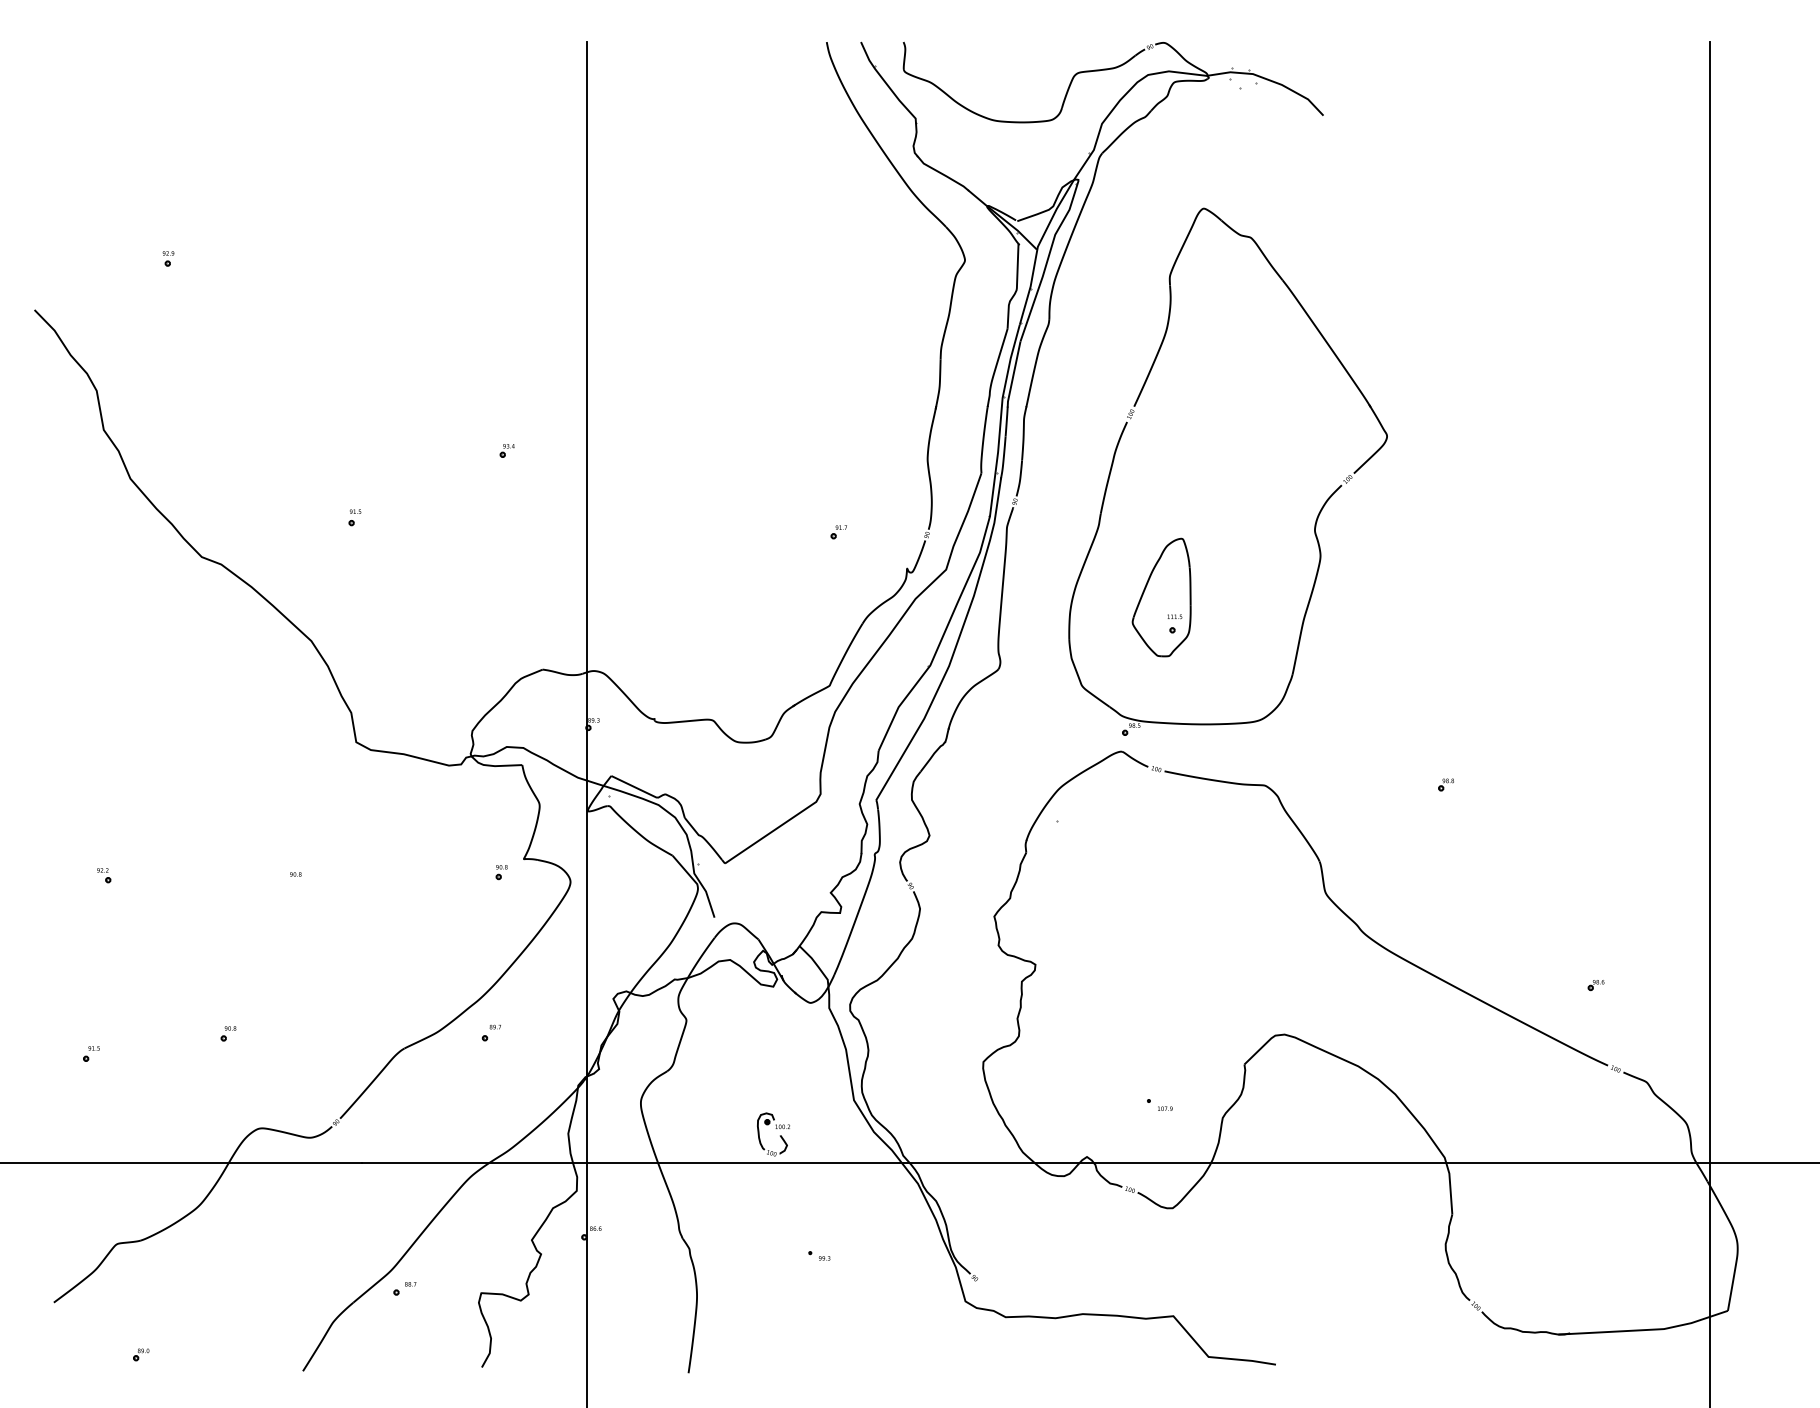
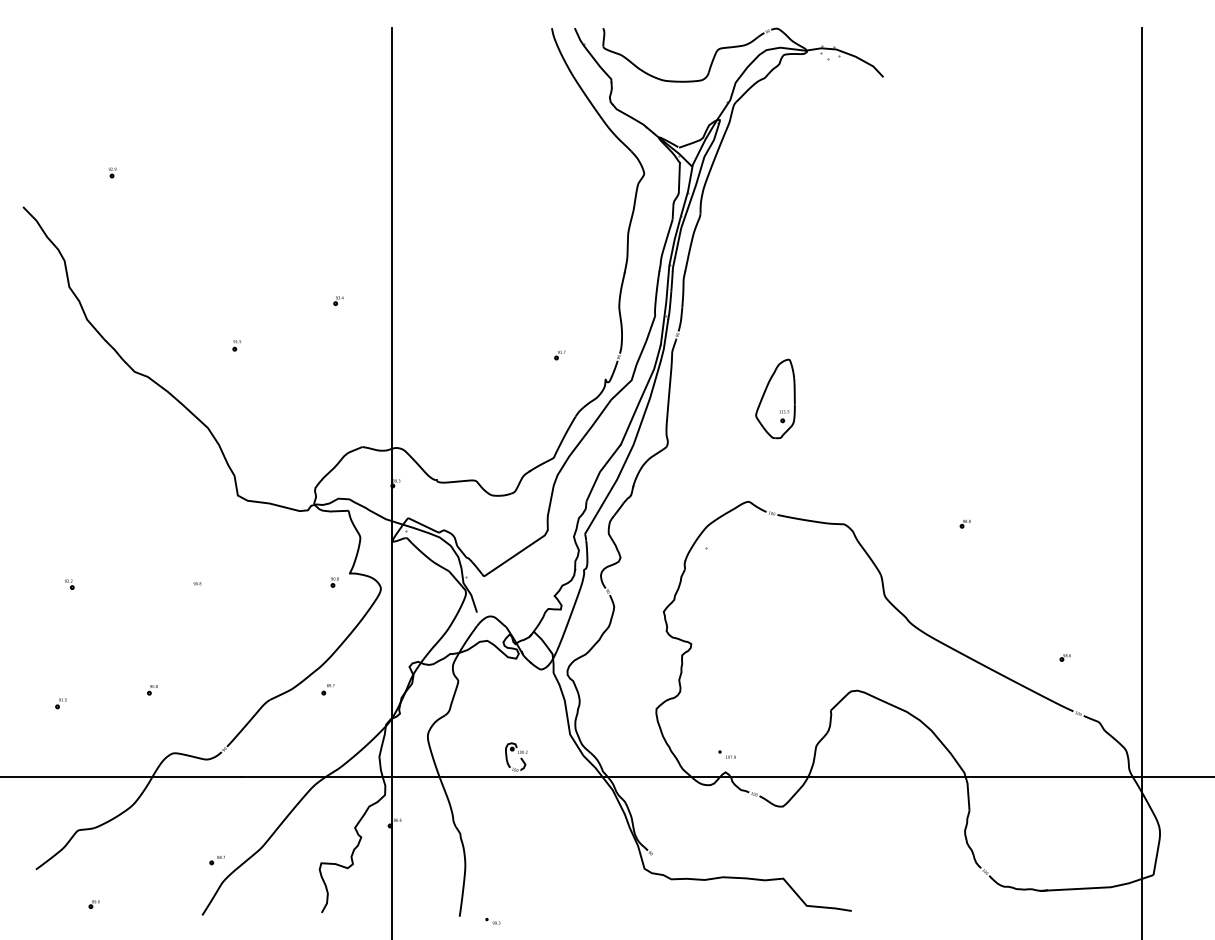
part: (1317, 514) -> (879, 343), removed
part: (1158, 1104) -> (726, 754), moved
part: (818, 1256) -> (492, 921), moved
part: (403, 1289) -> (216, 860), moved

